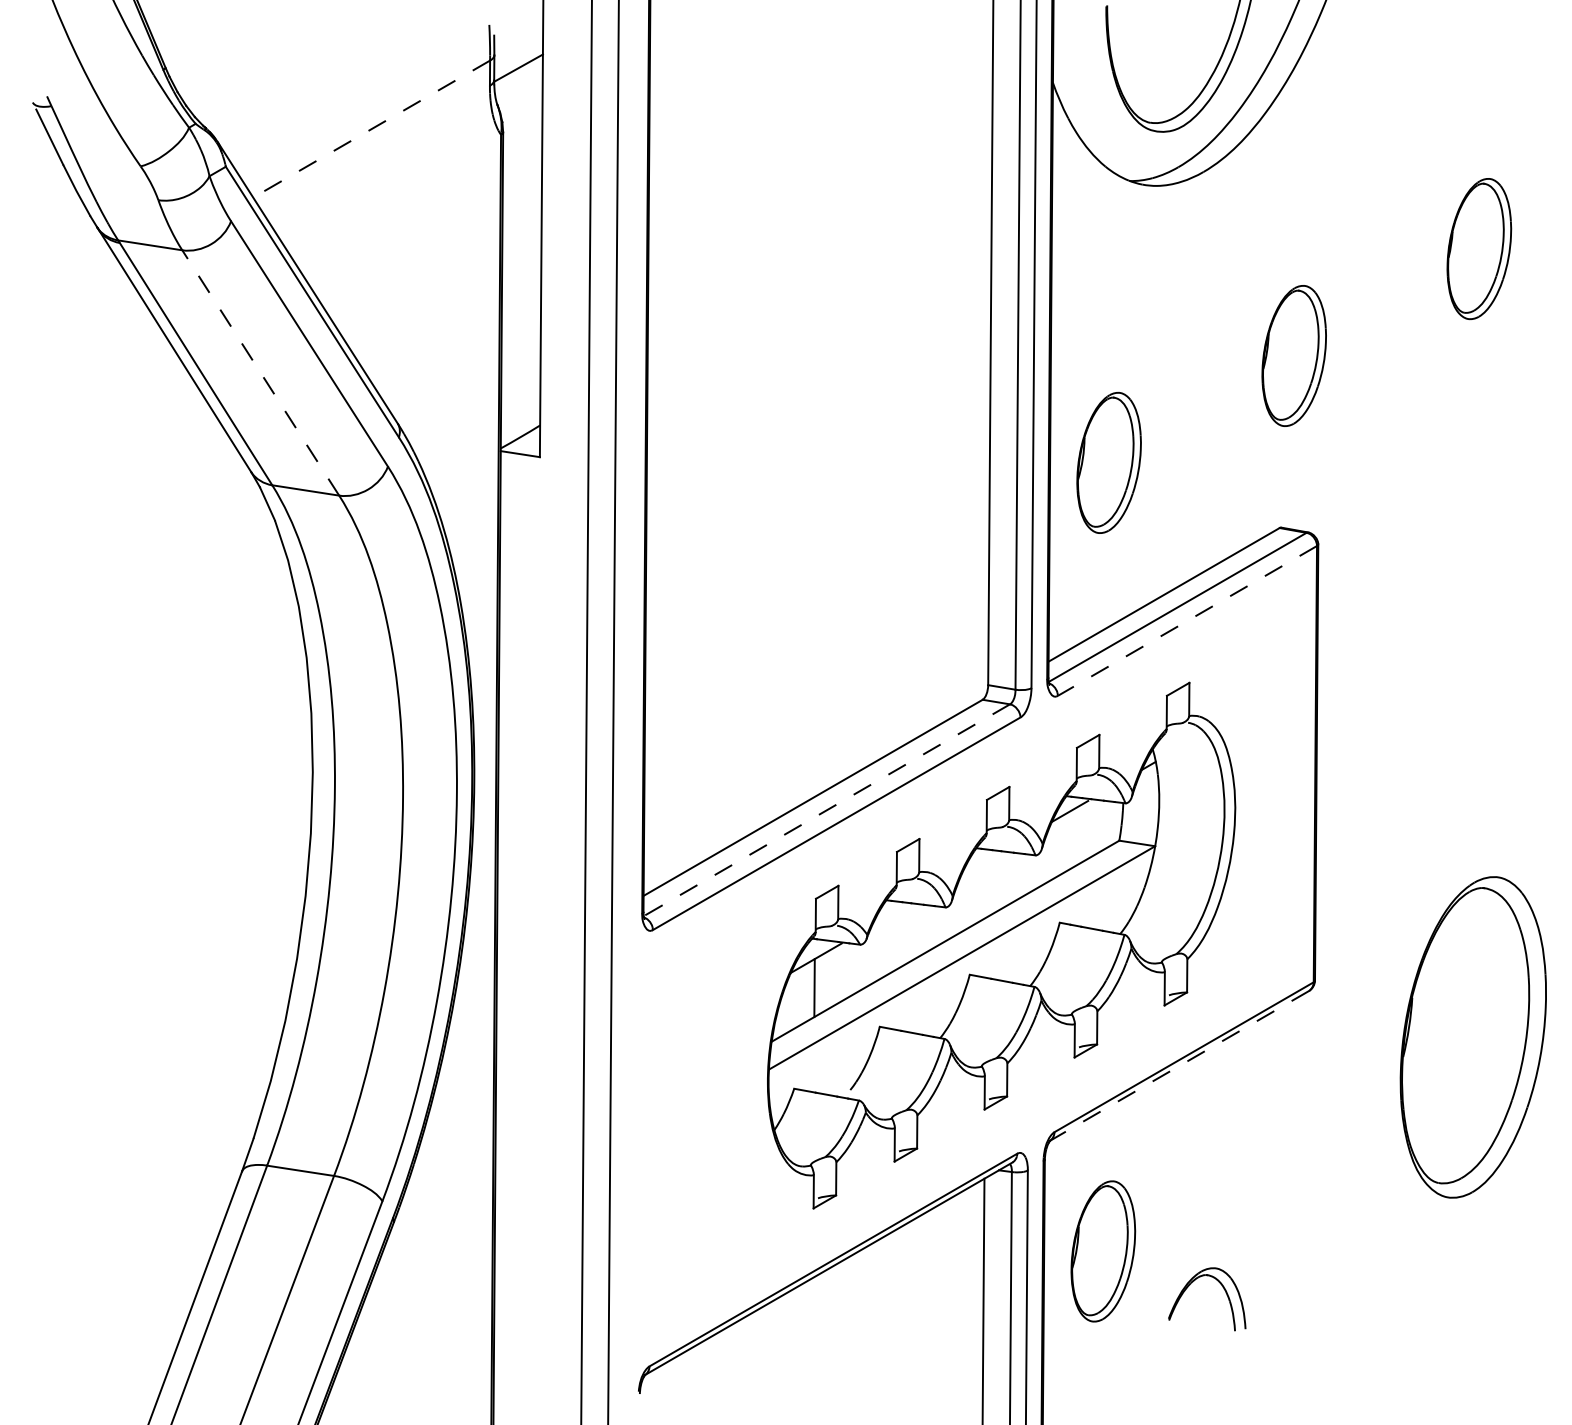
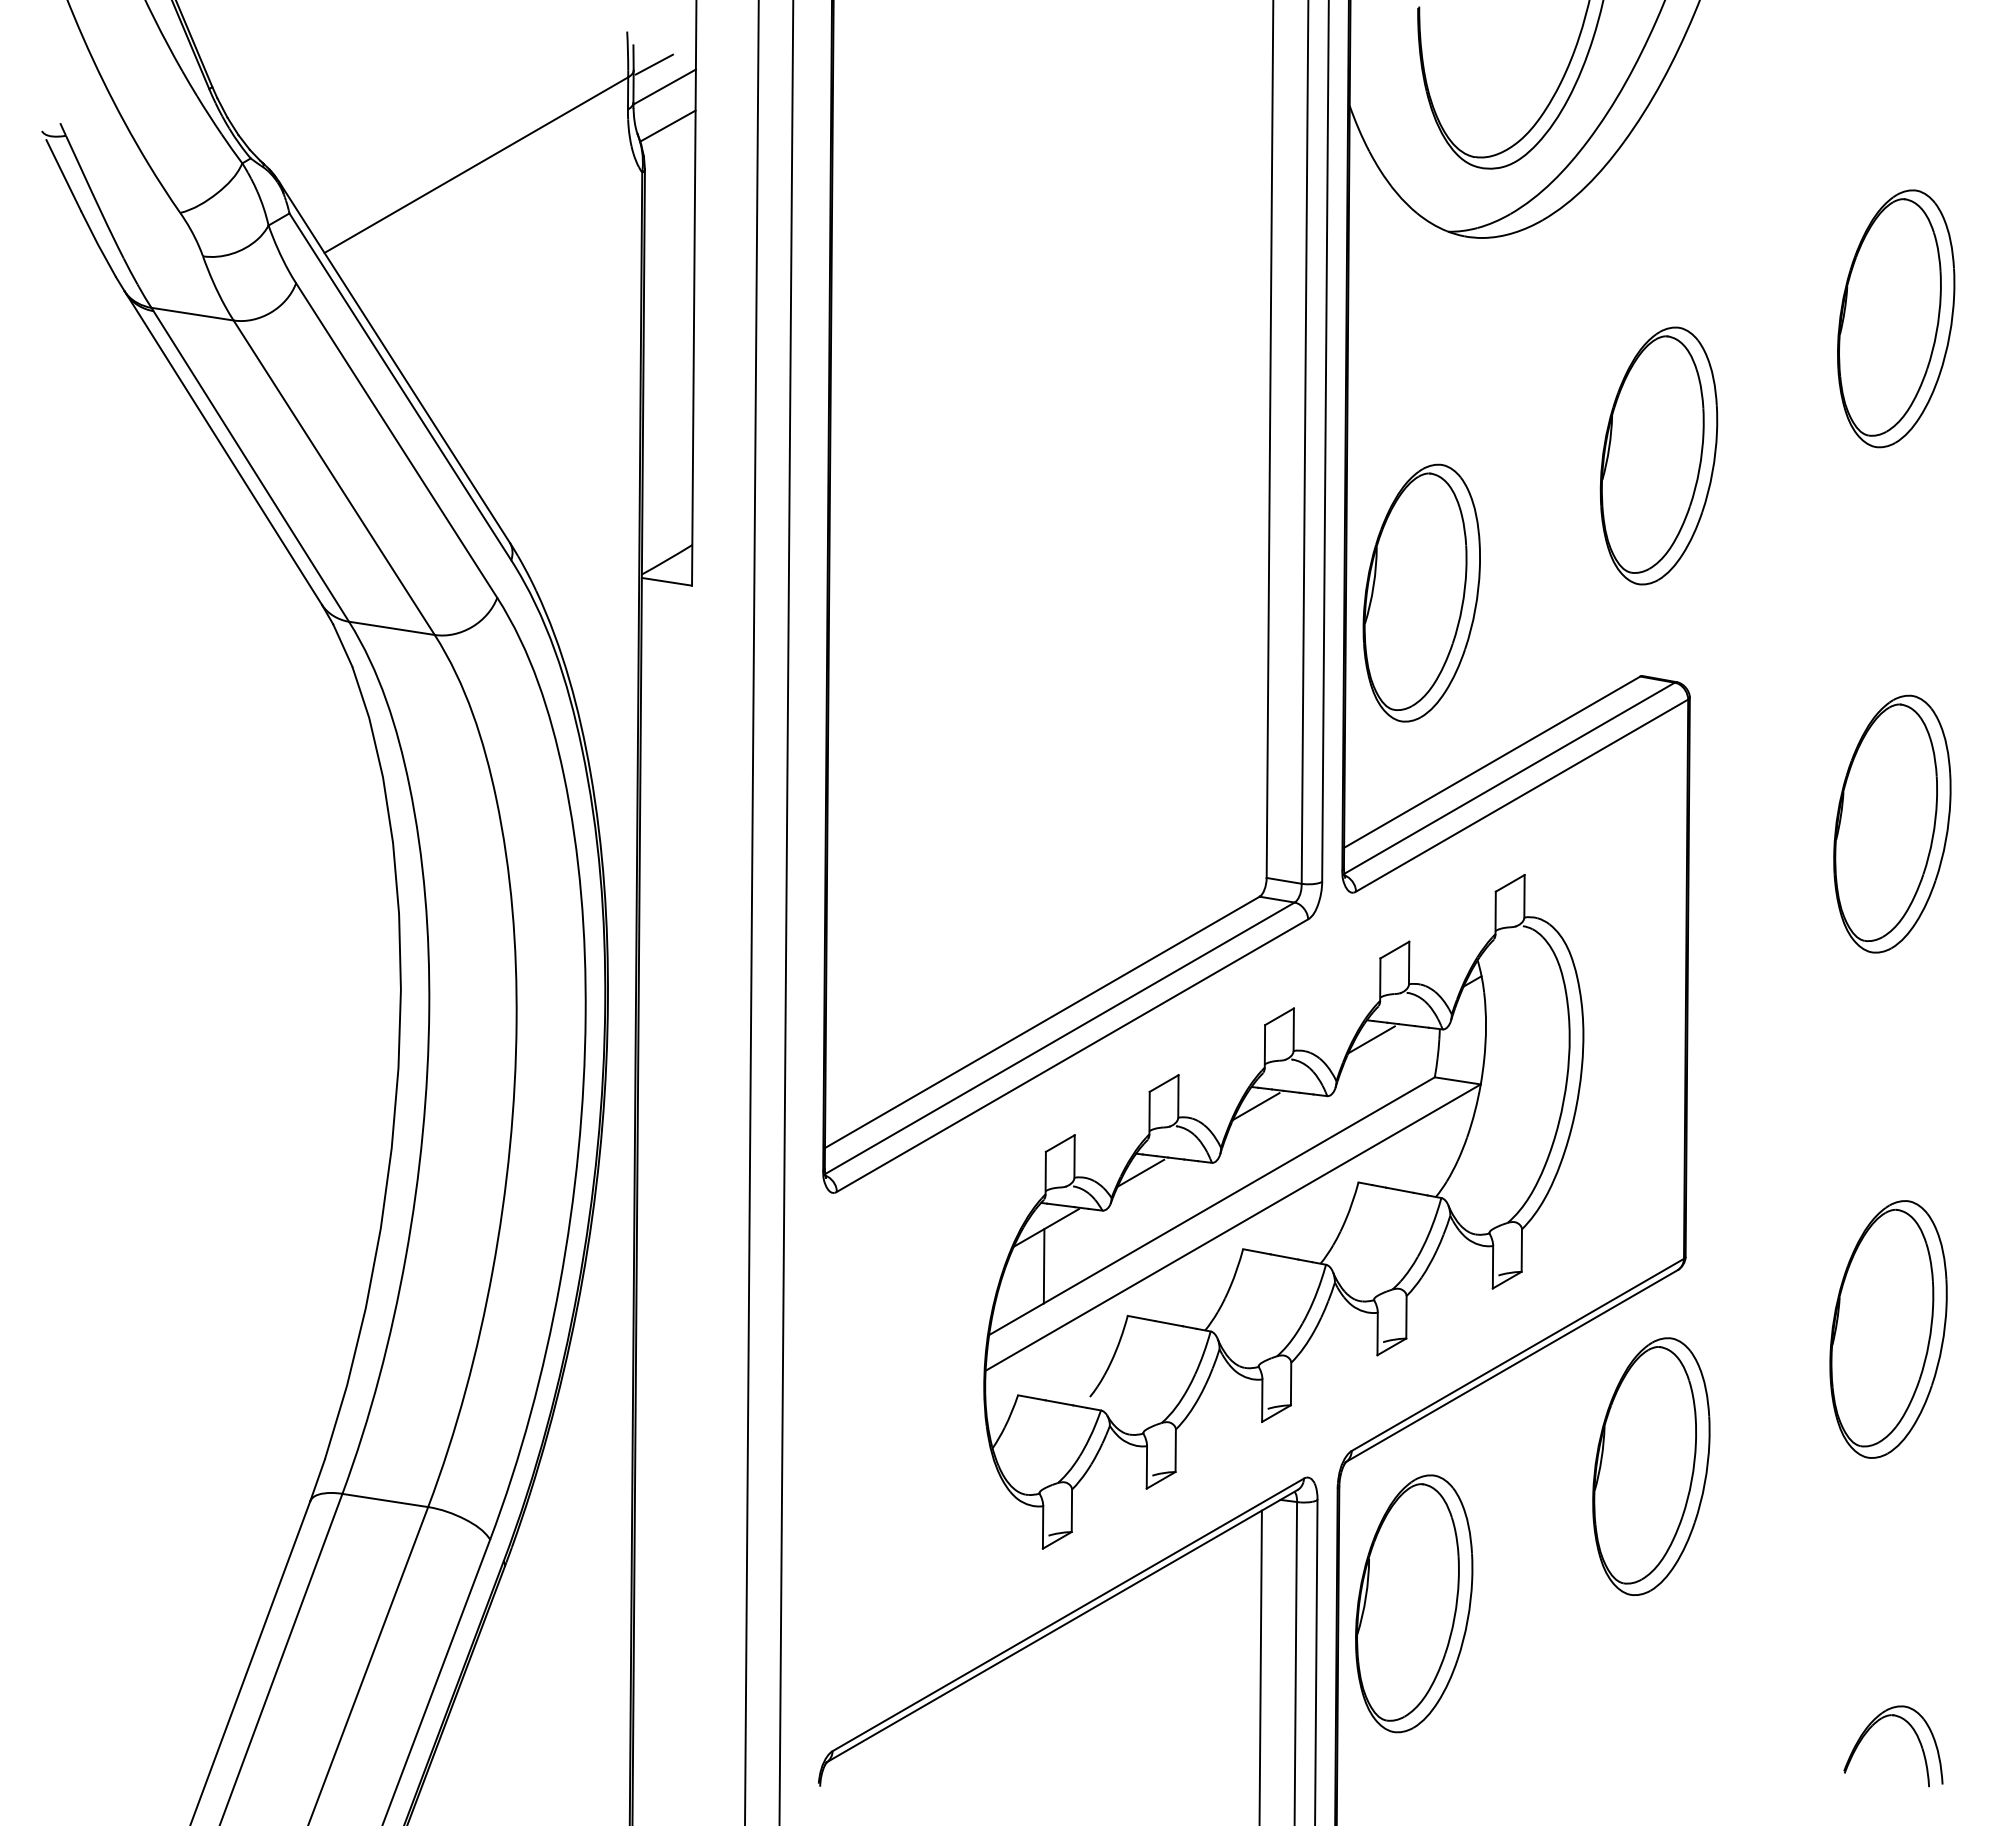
line: (509, 50) -> (653, 64), added
line: (520, 98) -> (667, 125), added
line: (370, 129) -> (475, 165), dashed -> solid
part: (1479, 248) -> (1896, 318), size x1.43
part: (1293, 355) -> (1658, 455), size x1.43
line: (260, 372) -> (334, 477), dashed -> solid
part: (1108, 462) -> (1421, 592), size x1.43
line: (1187, 620) -> (1522, 795), dashed -> solid
part: (1476, 642) -> (1892, 823), added
line: (826, 810) -> (1059, 1038), dashed -> solid
line: (980, 863) -> (1256, 1106), added
line: (889, 914) -> (1140, 1172), added
part: (1473, 1037) -> (1888, 1329), size x0.62
line: (1179, 1066) -> (1511, 1366), dashed -> solid
part: (1288, 1144) -> (1651, 1466), added
part: (1103, 1251) -> (1414, 1603), size x1.43
part: (1222, 1287) -> (1913, 1731), moved

